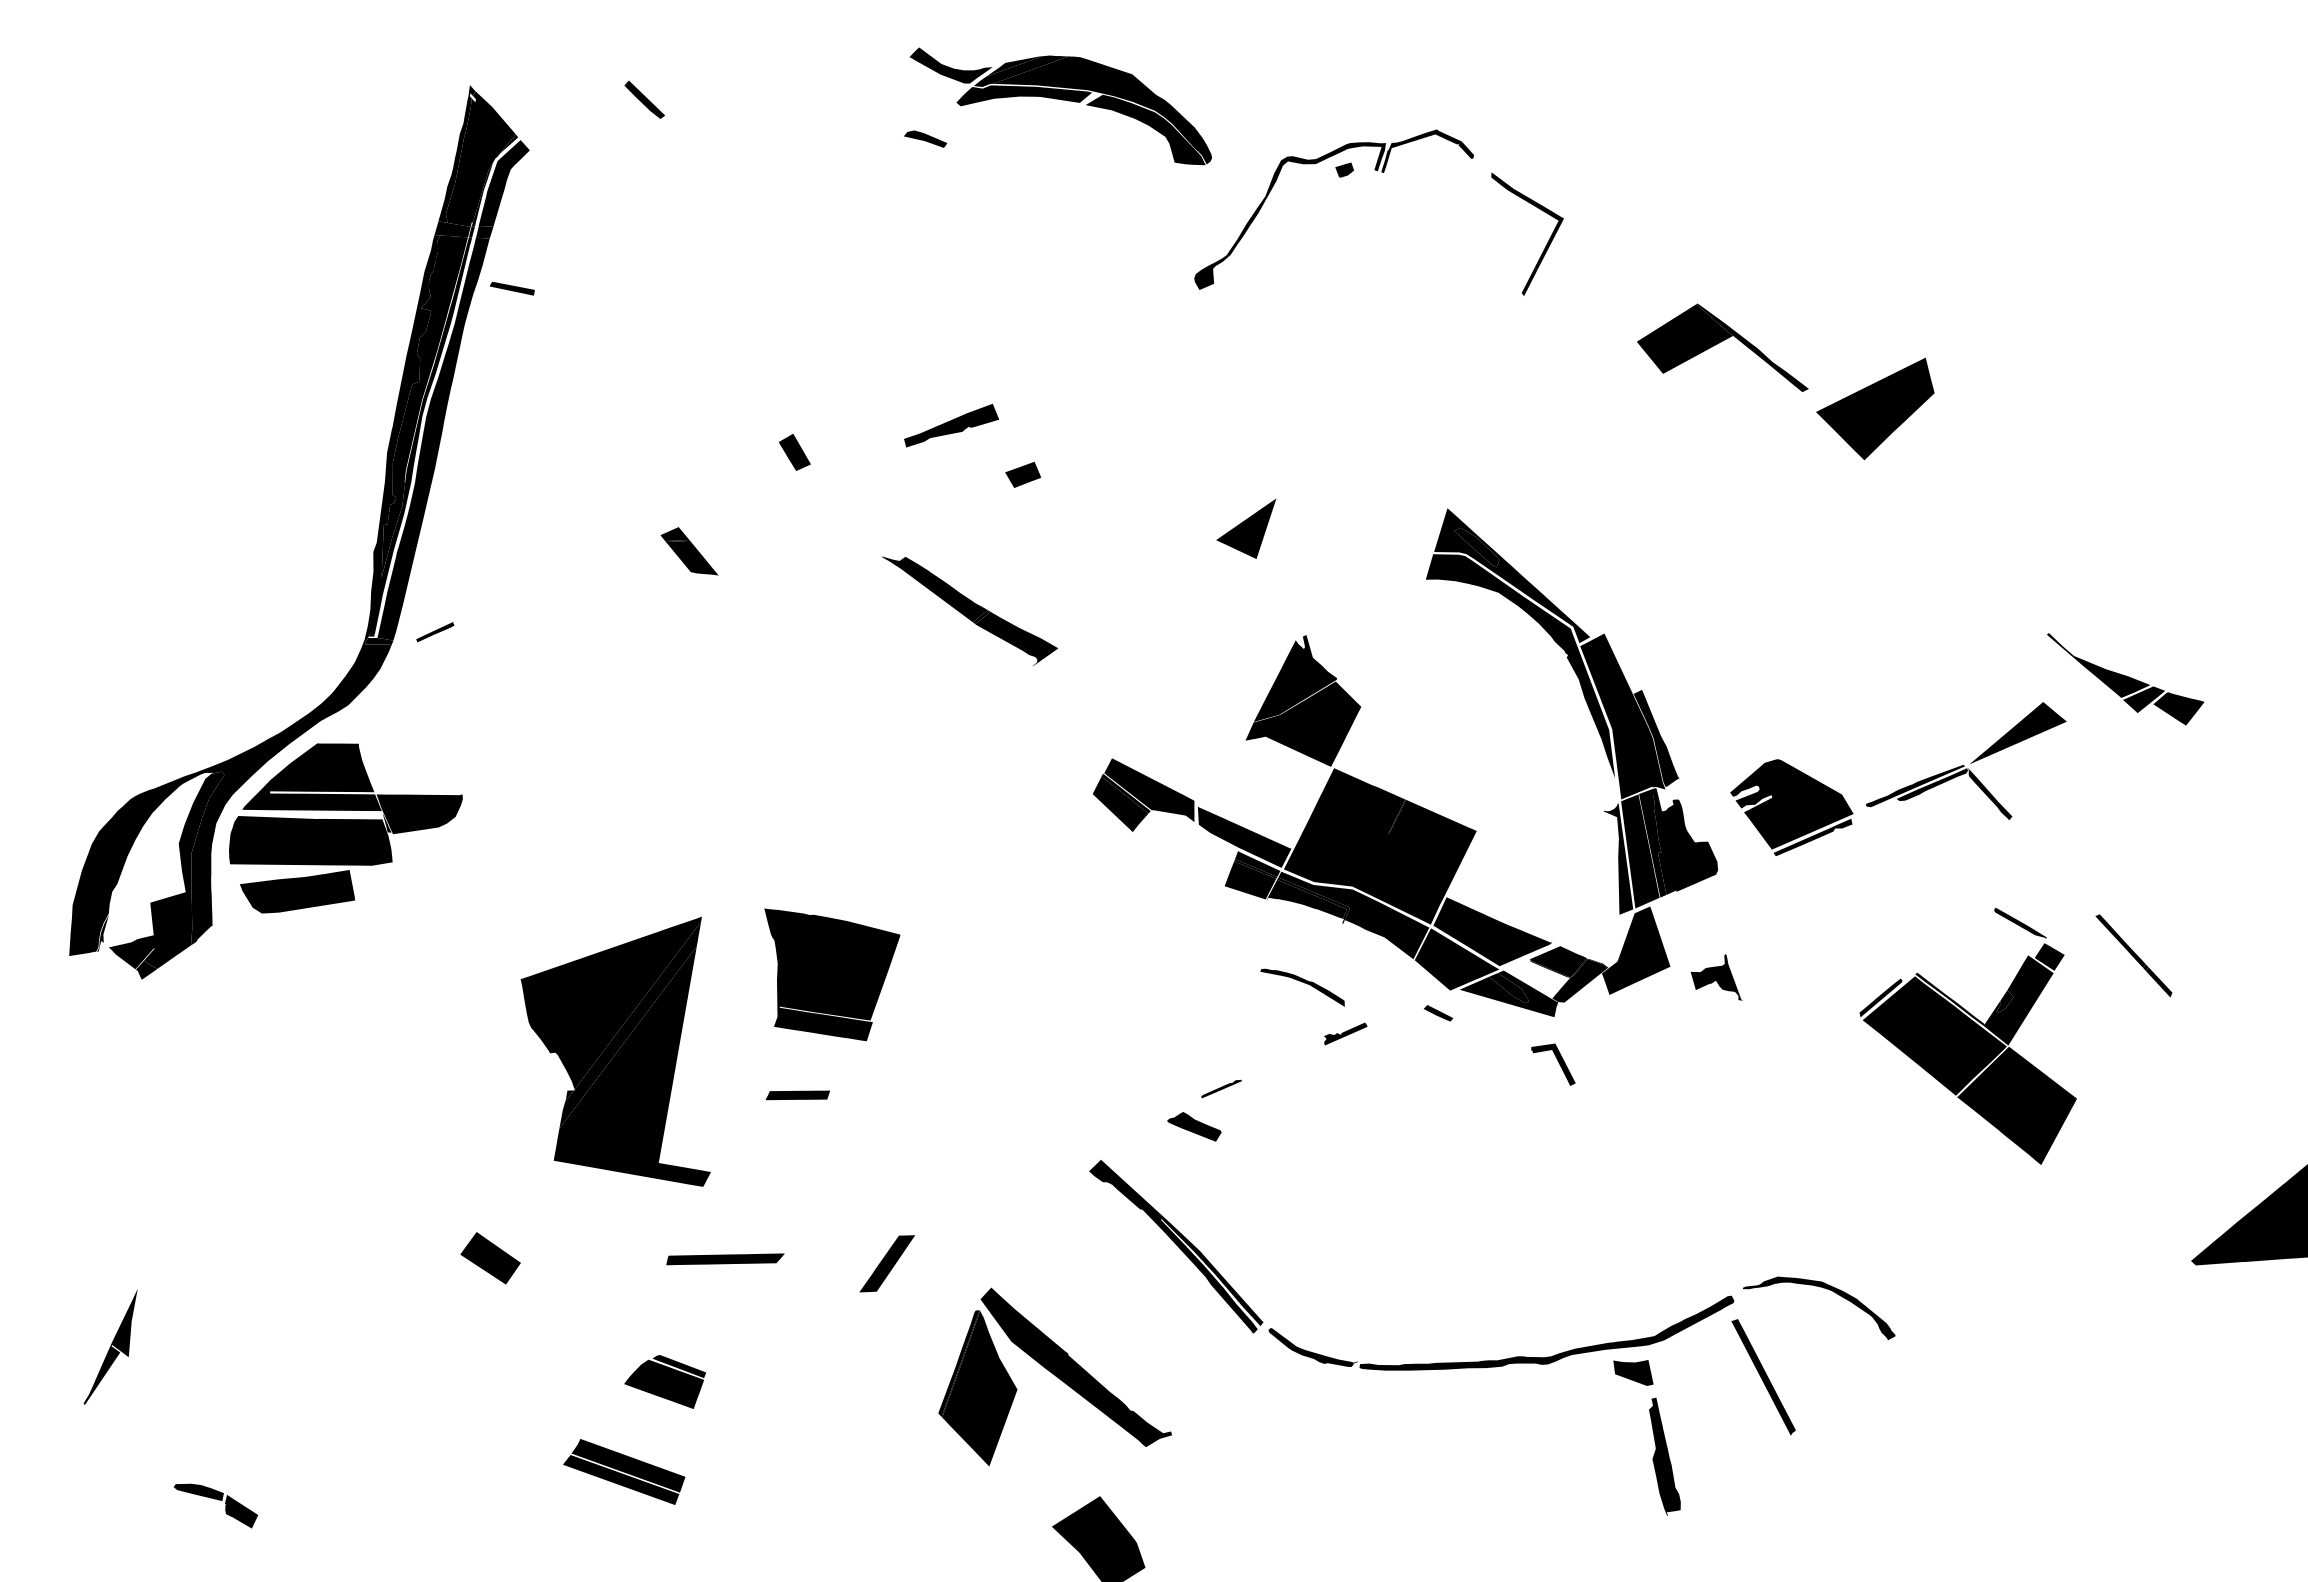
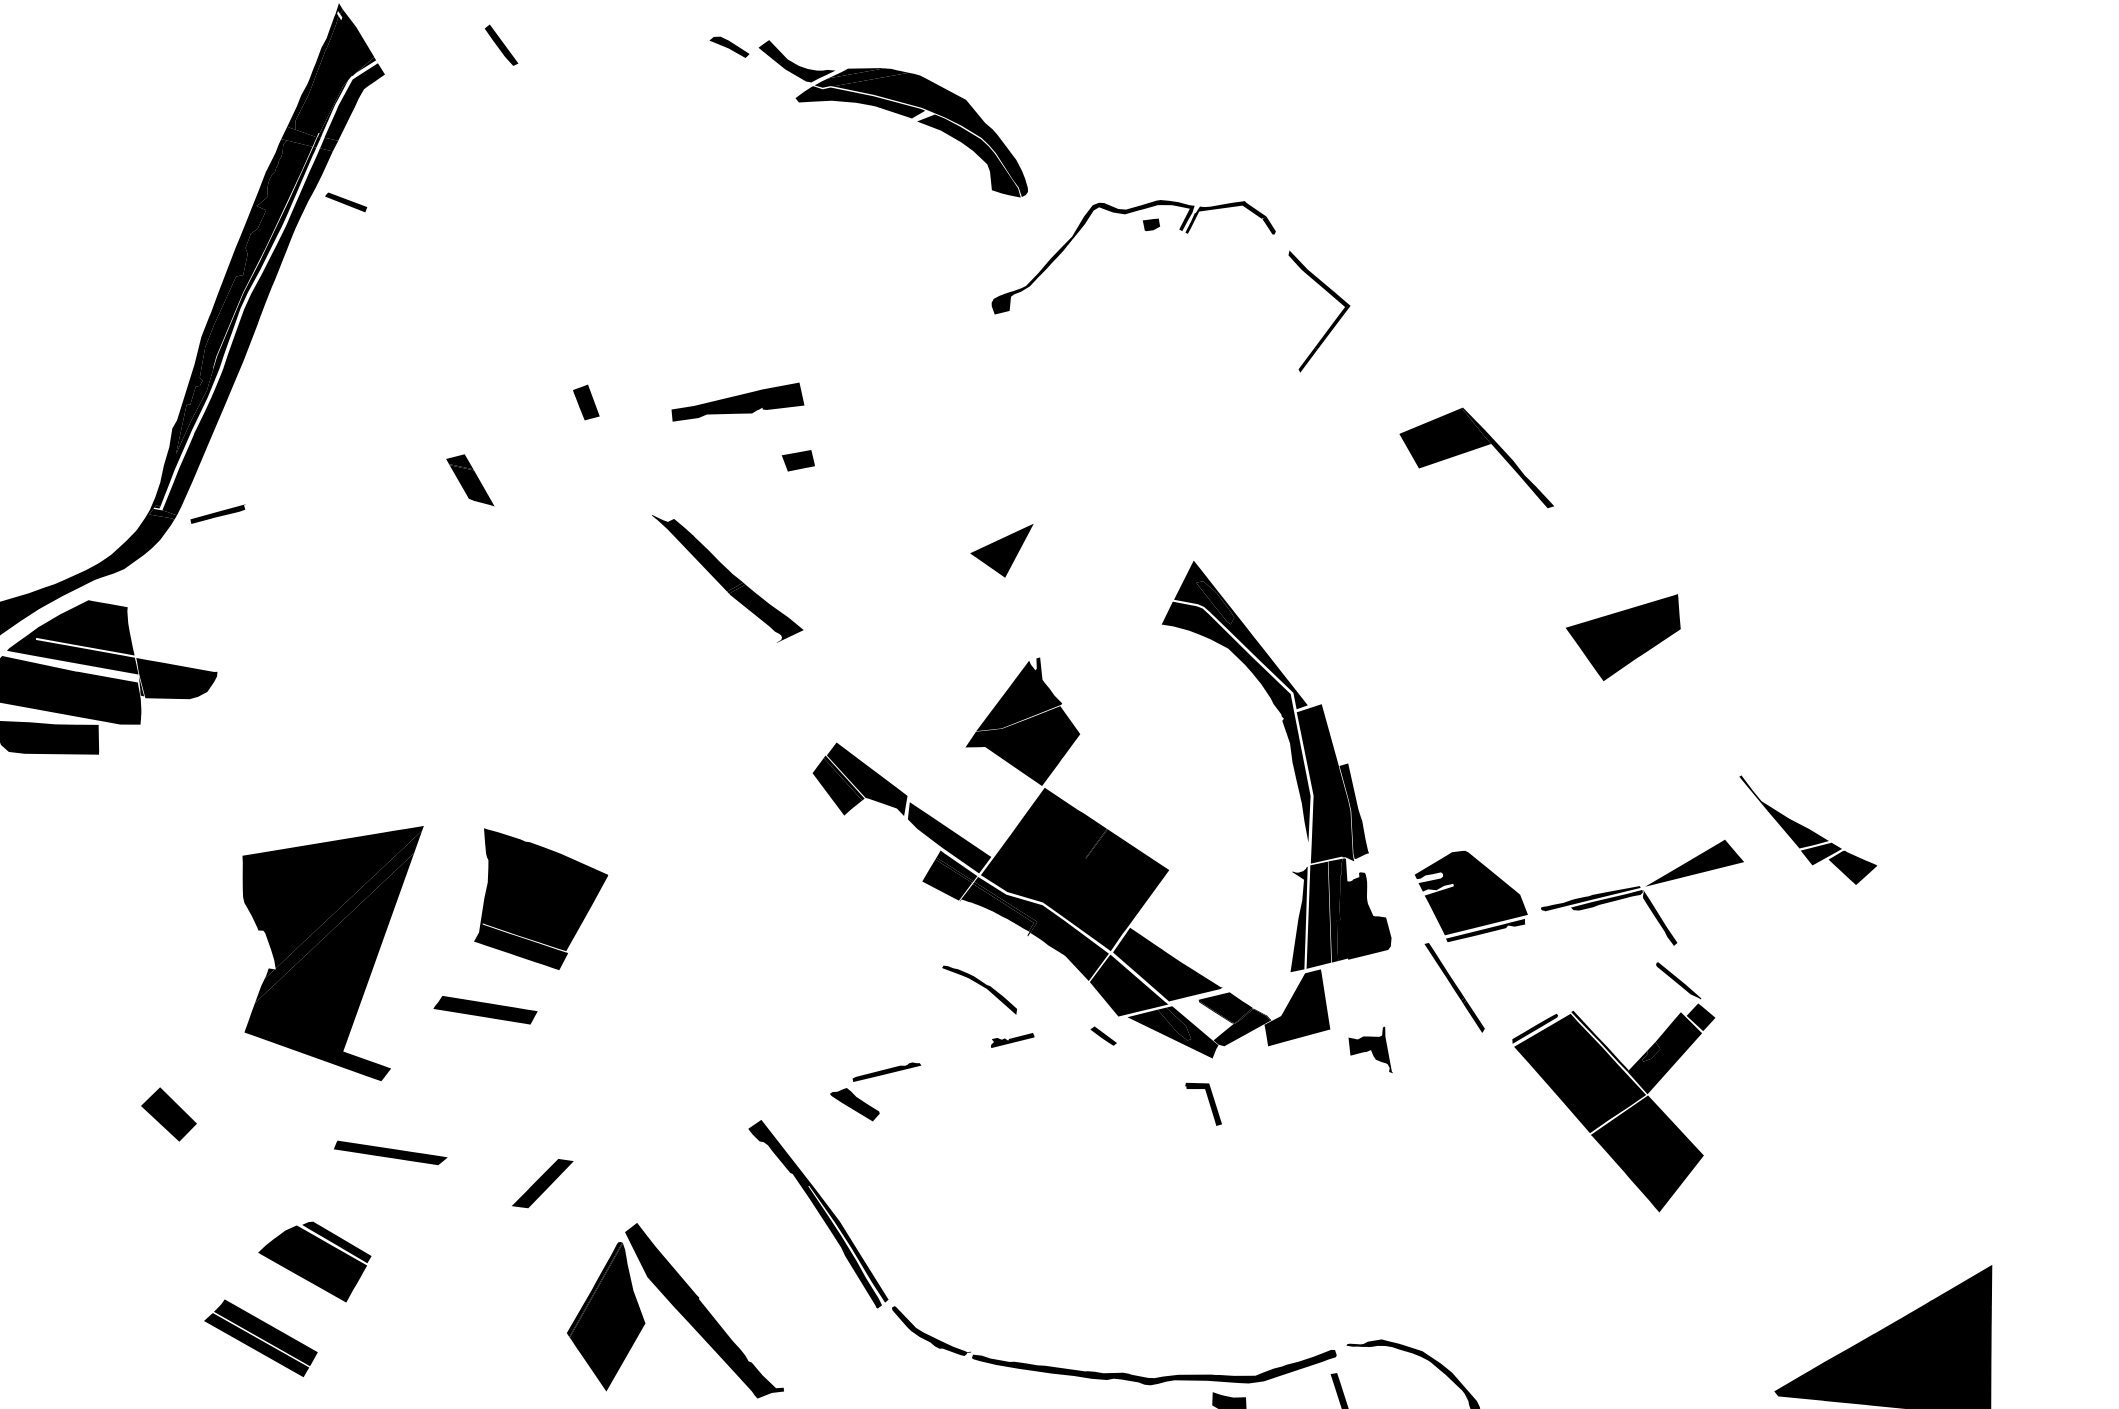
part: (925, 138) -> (729, 46), moved
part: (1875, 408) -> (1622, 634), moved
part: (951, 425) -> (738, 402), size x1.43
part: (435, 631) -> (218, 513), size x1.43
part: (2133, 955) -> (1454, 987), moved
part: (1967, 1036) -> (1610, 1079), moved
part: (1221, 1088) -> (886, 1072), size x1.67
part: (797, 1095) -> (485, 1010), size x1.67
part: (664, 1381) -> (313, 1258), size x1.43

